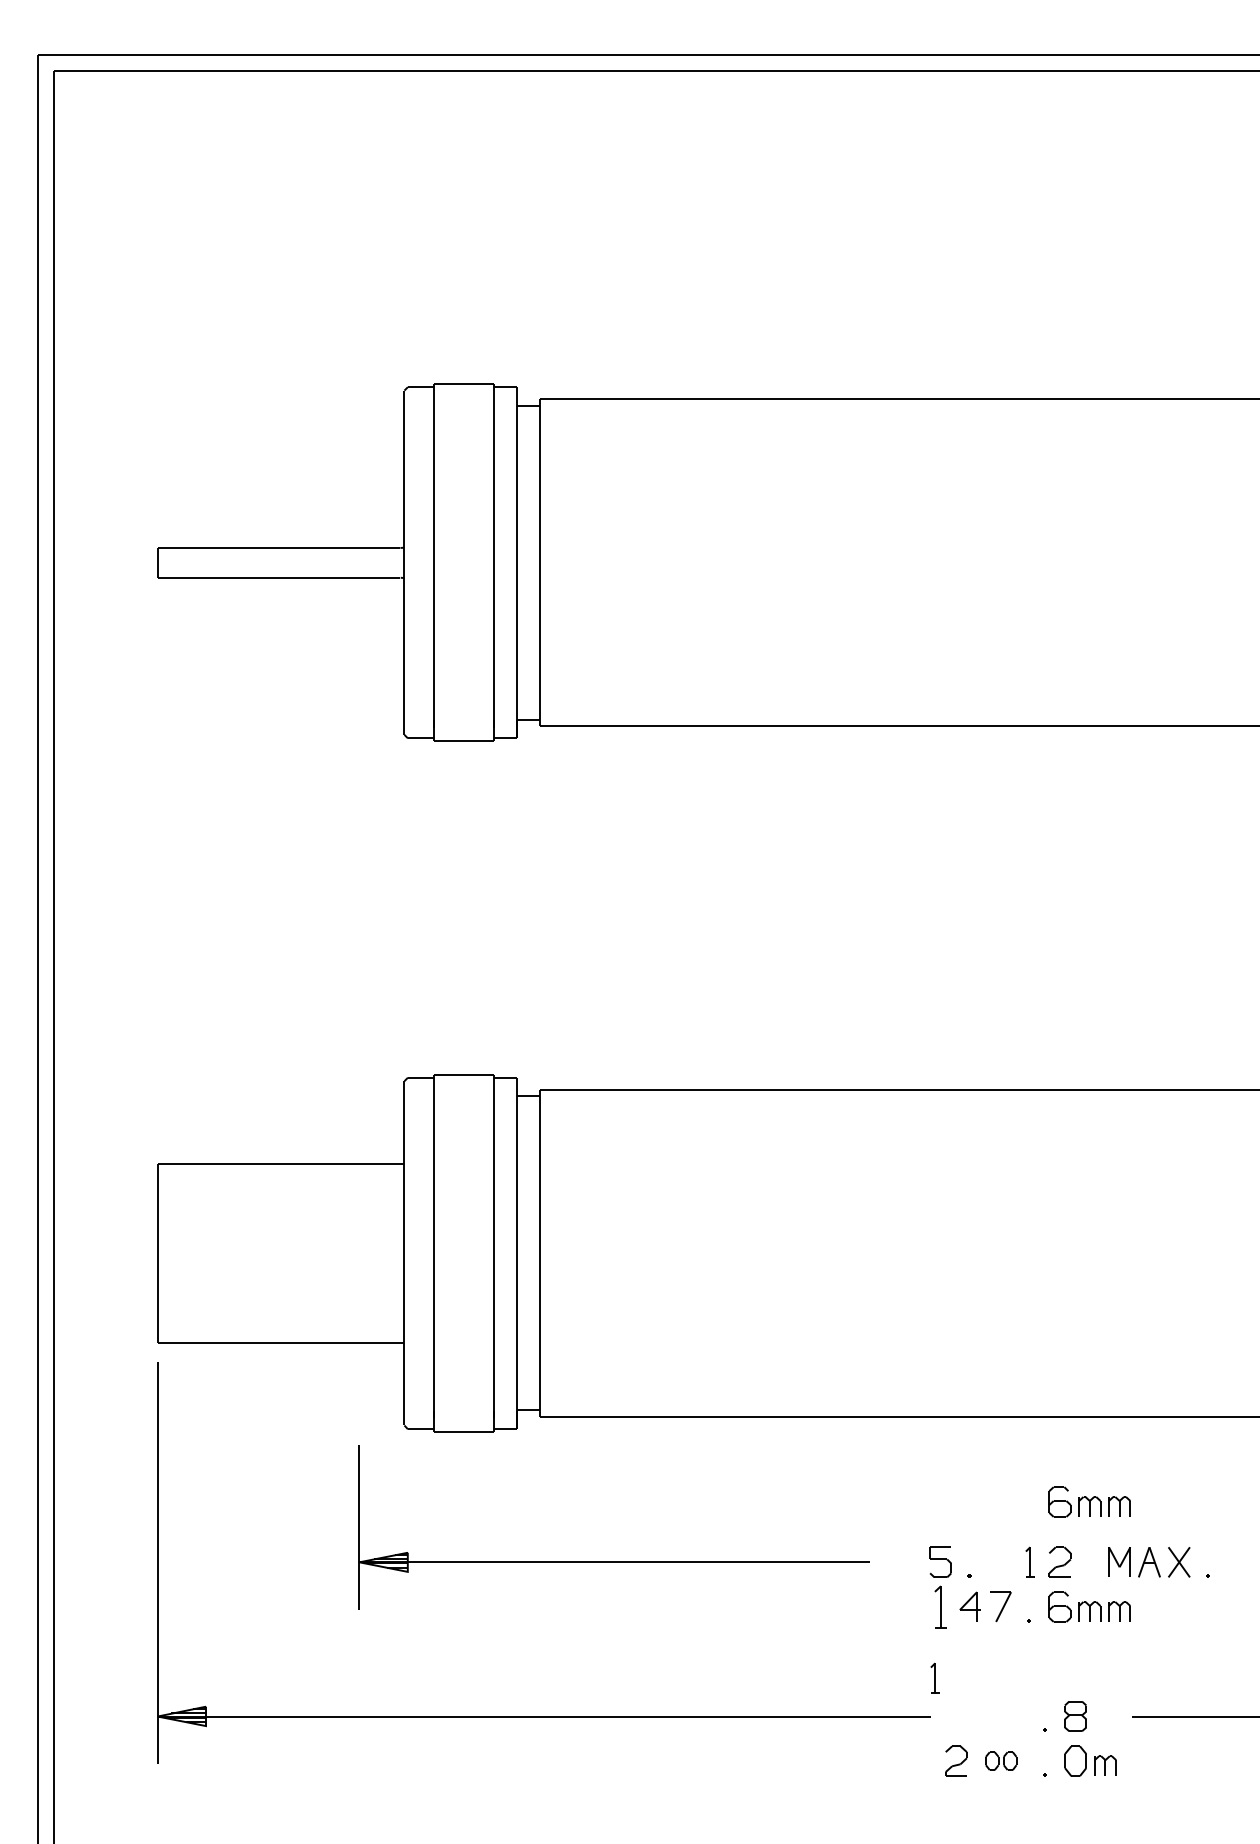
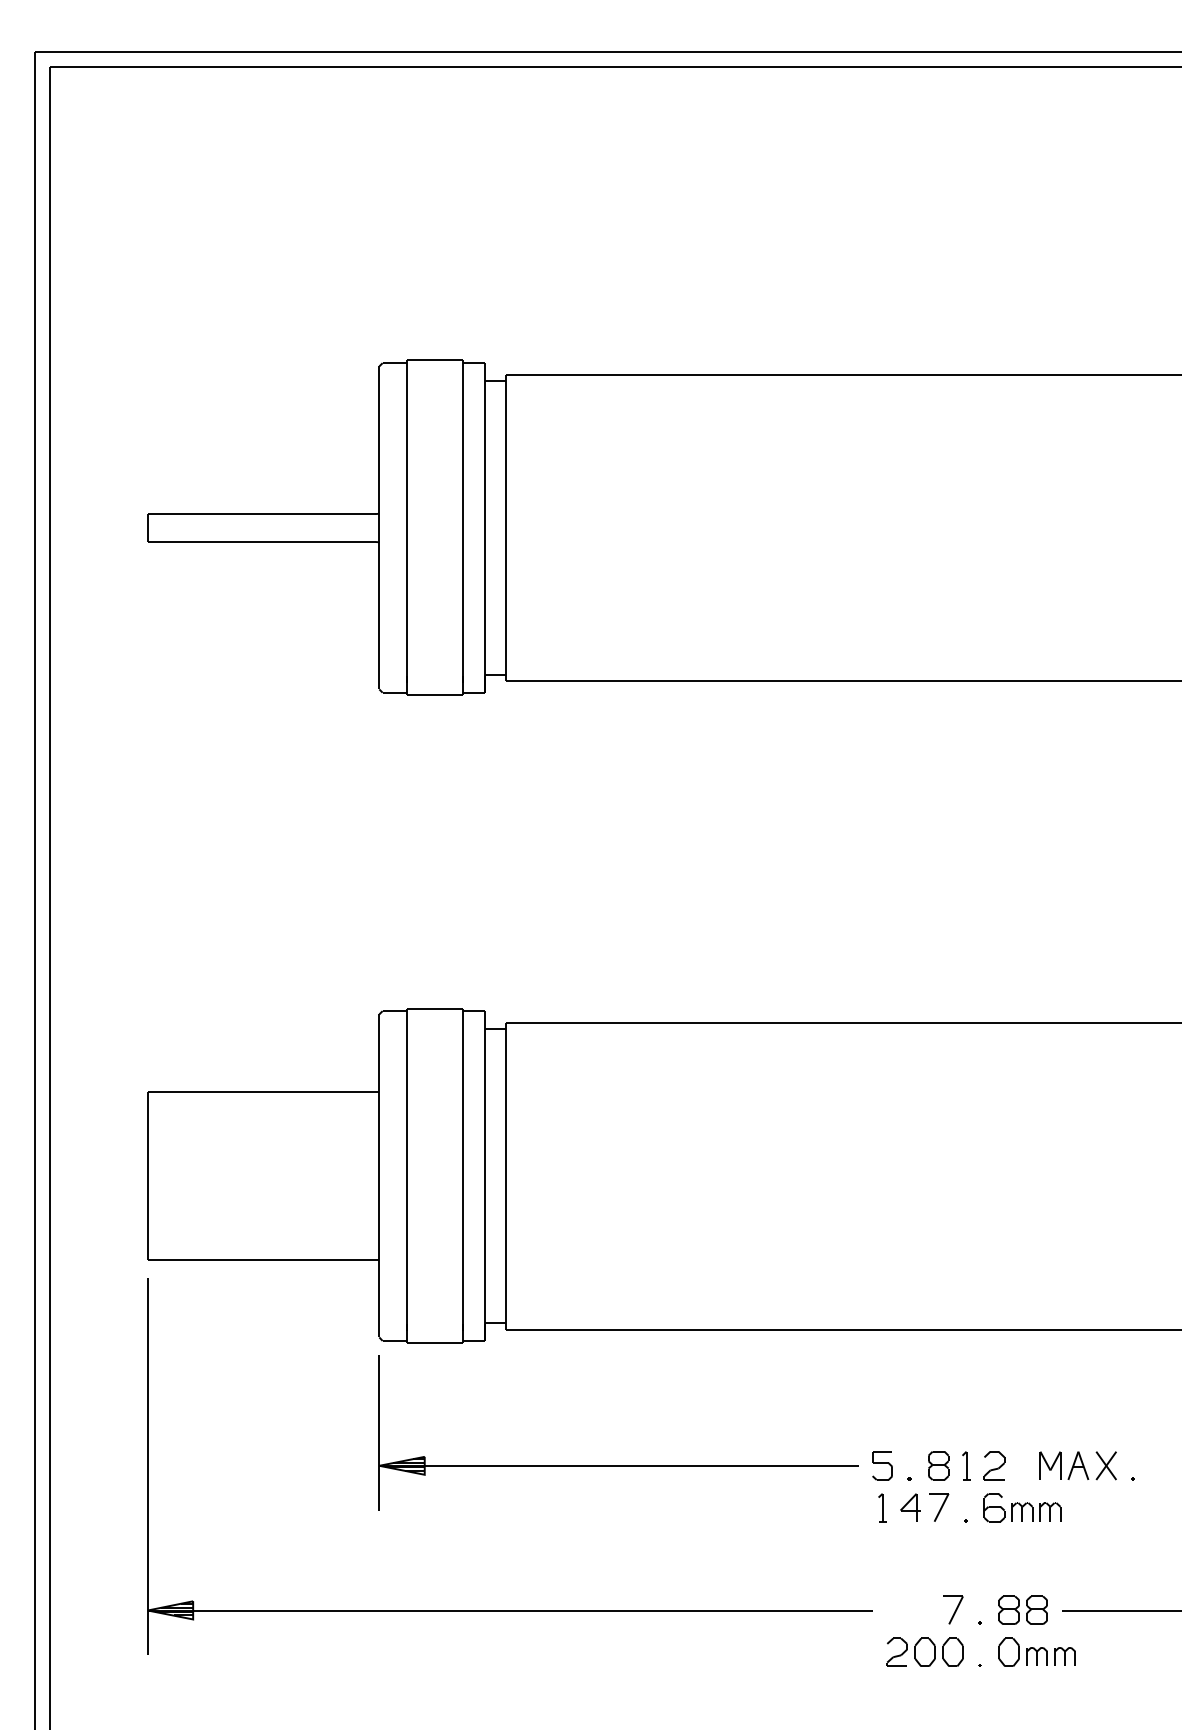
part: (1089, 1501) -> (1022, 1408), removed
part: (613, 1561) -> (617, 1465), moved
part: (1000, 1561) -> (938, 1465), added
part: (940, 1606) -> (882, 1507), size x0.71
part: (934, 1677) -> (876, 1573), removed
part: (1016, 1716) -> (953, 1610), added
part: (1105, 1716) -> (1037, 1610), added
part: (1001, 1760) -> (939, 1651), size x1.67
part: (1135, 1765) -> (1065, 1656), added

